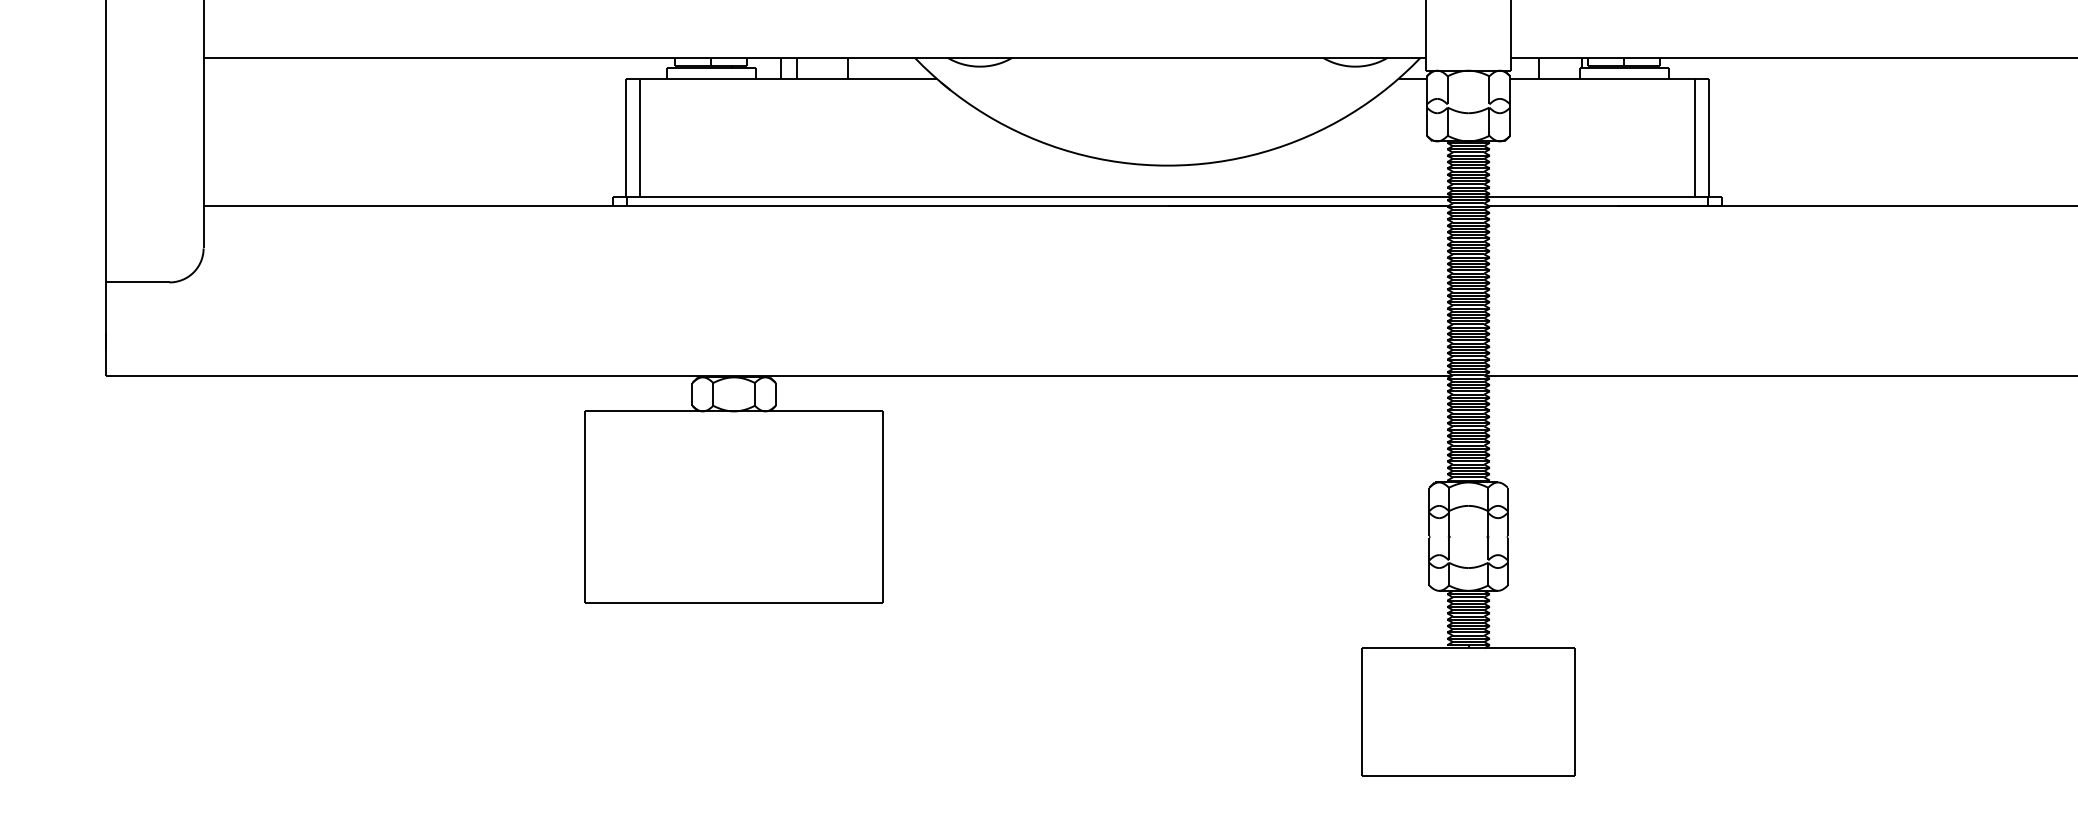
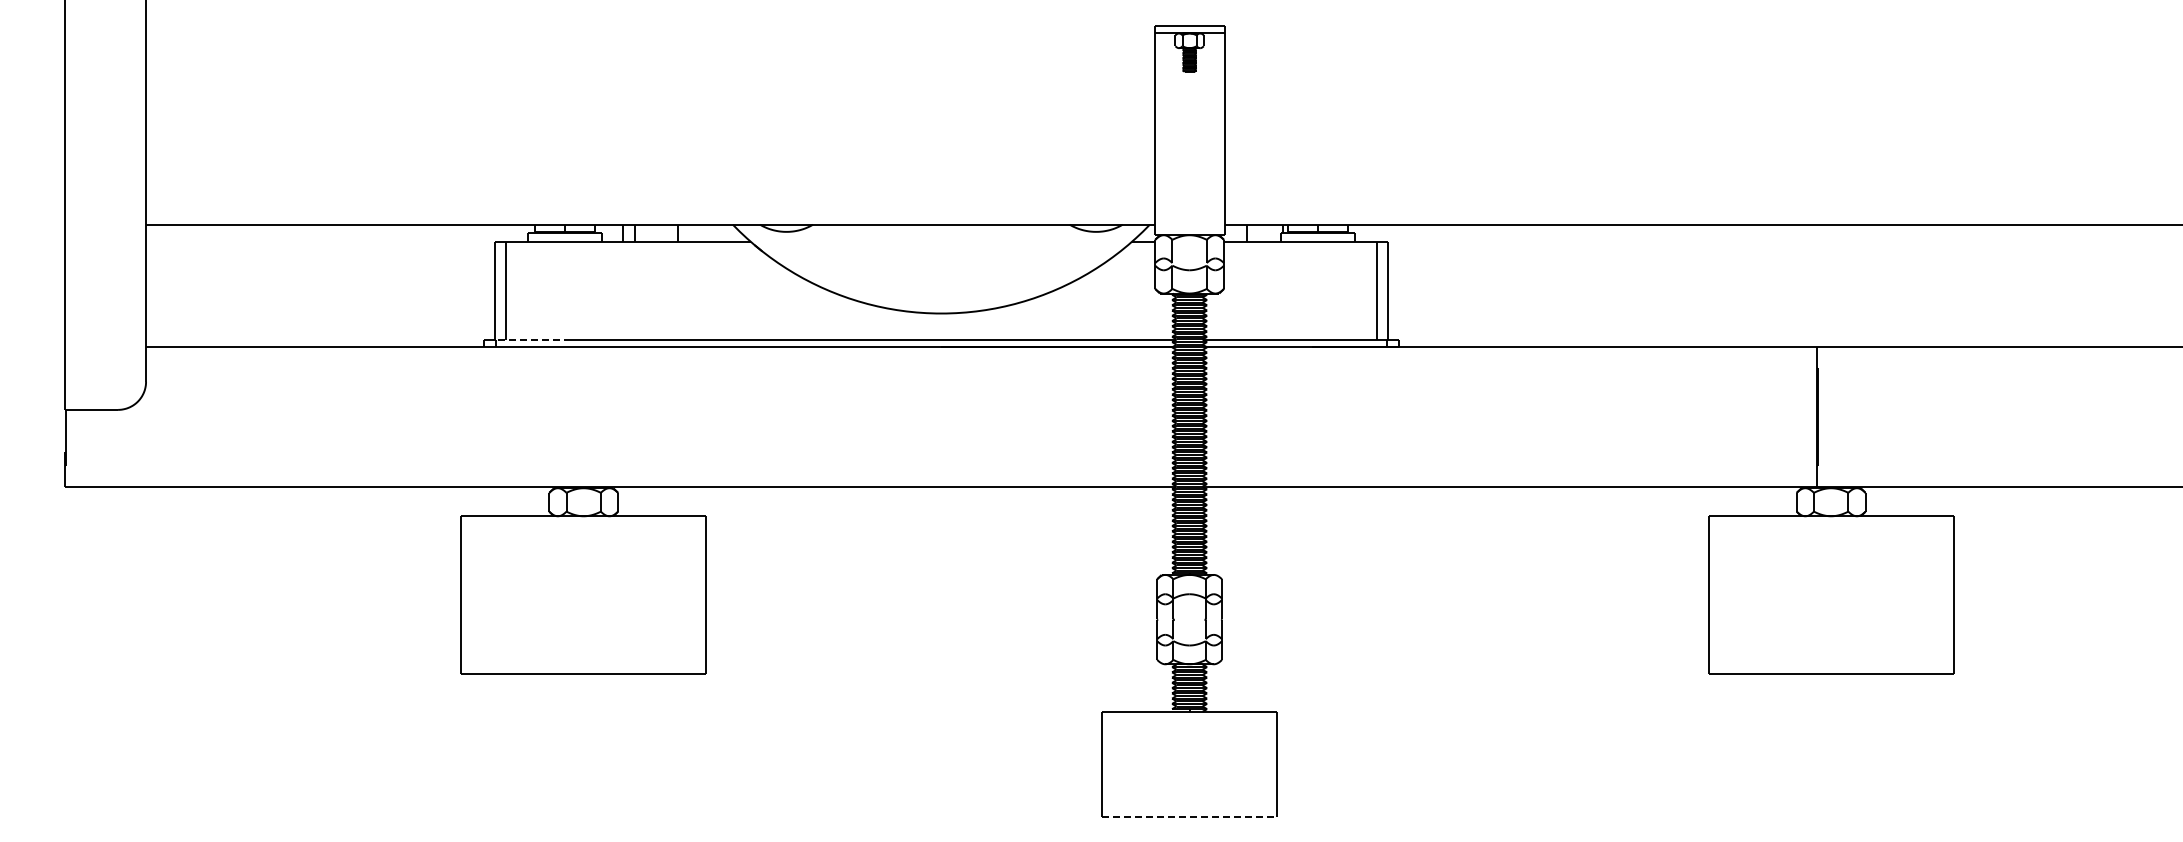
line: (673, 197) -> (533, 339), solid -> dashed
line: (1468, 775) -> (1189, 816), solid -> dashed

